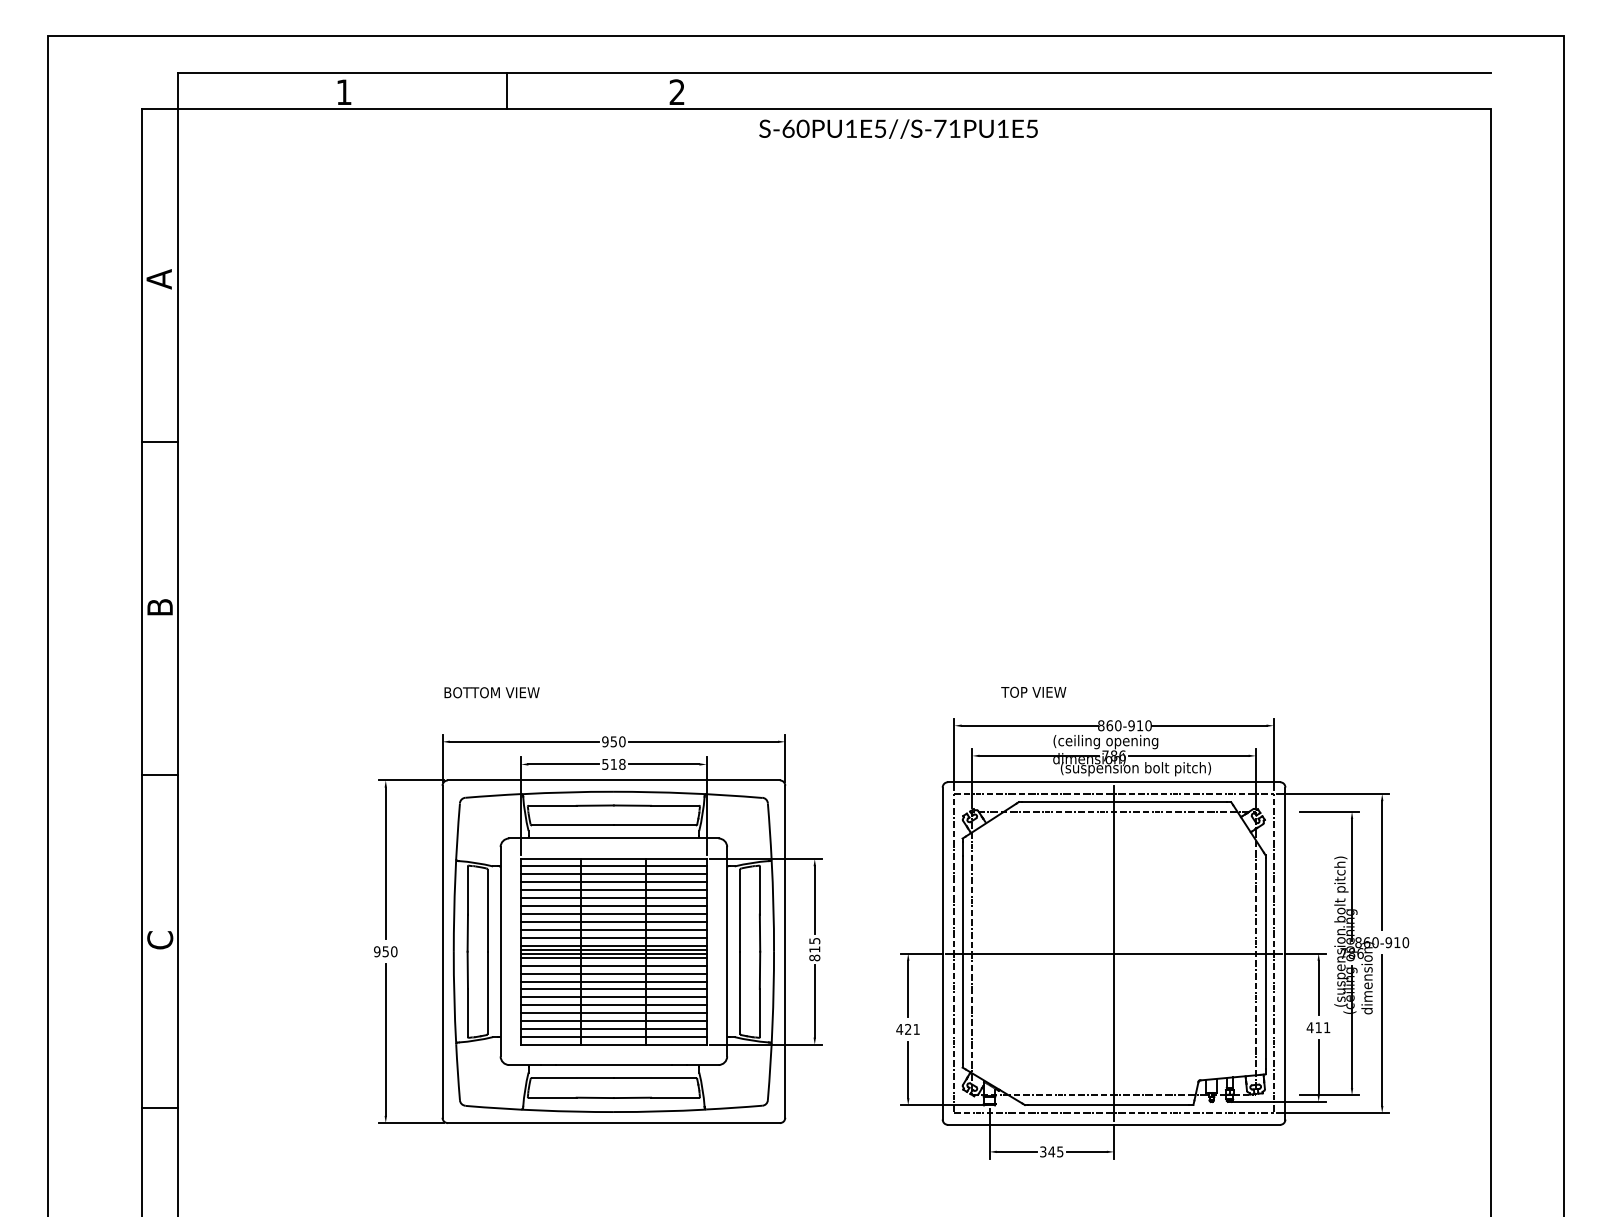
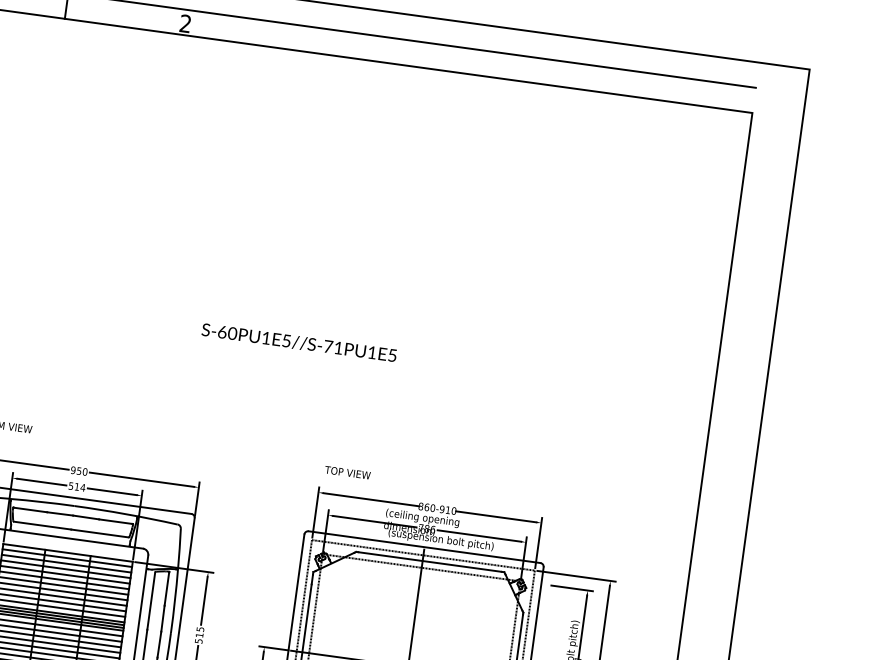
text: (898, 128) -> (299, 342), moved
text: (1033, 691) -> (347, 472), moved
text: (621, 763) -> (82, 487), 518 -> 514
text: (814, 957) -> (198, 640), 815 -> 515

